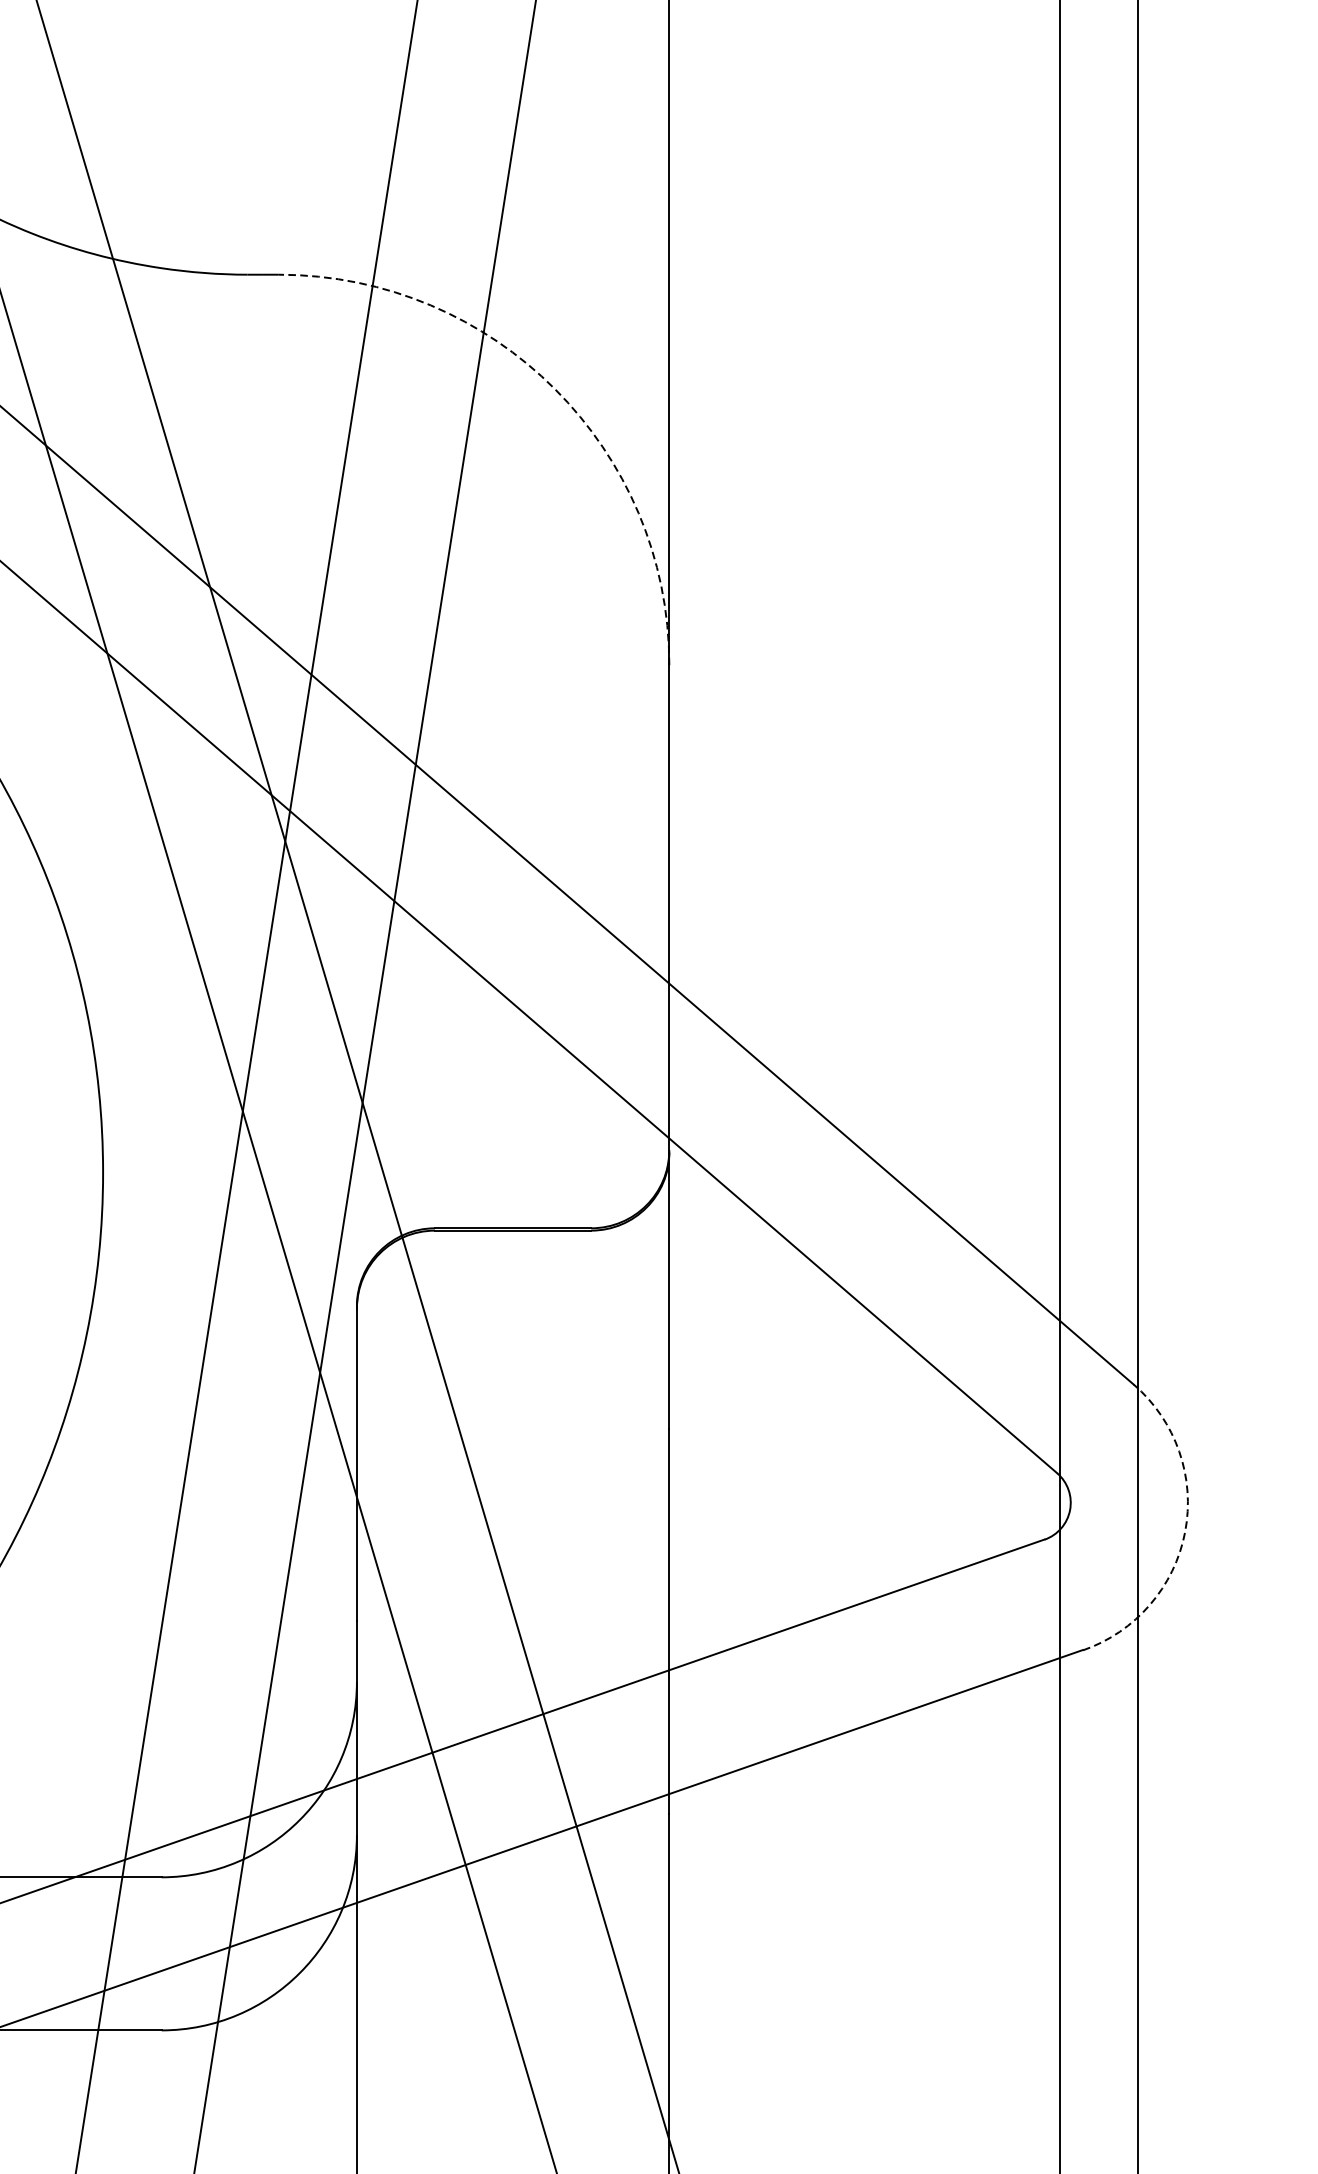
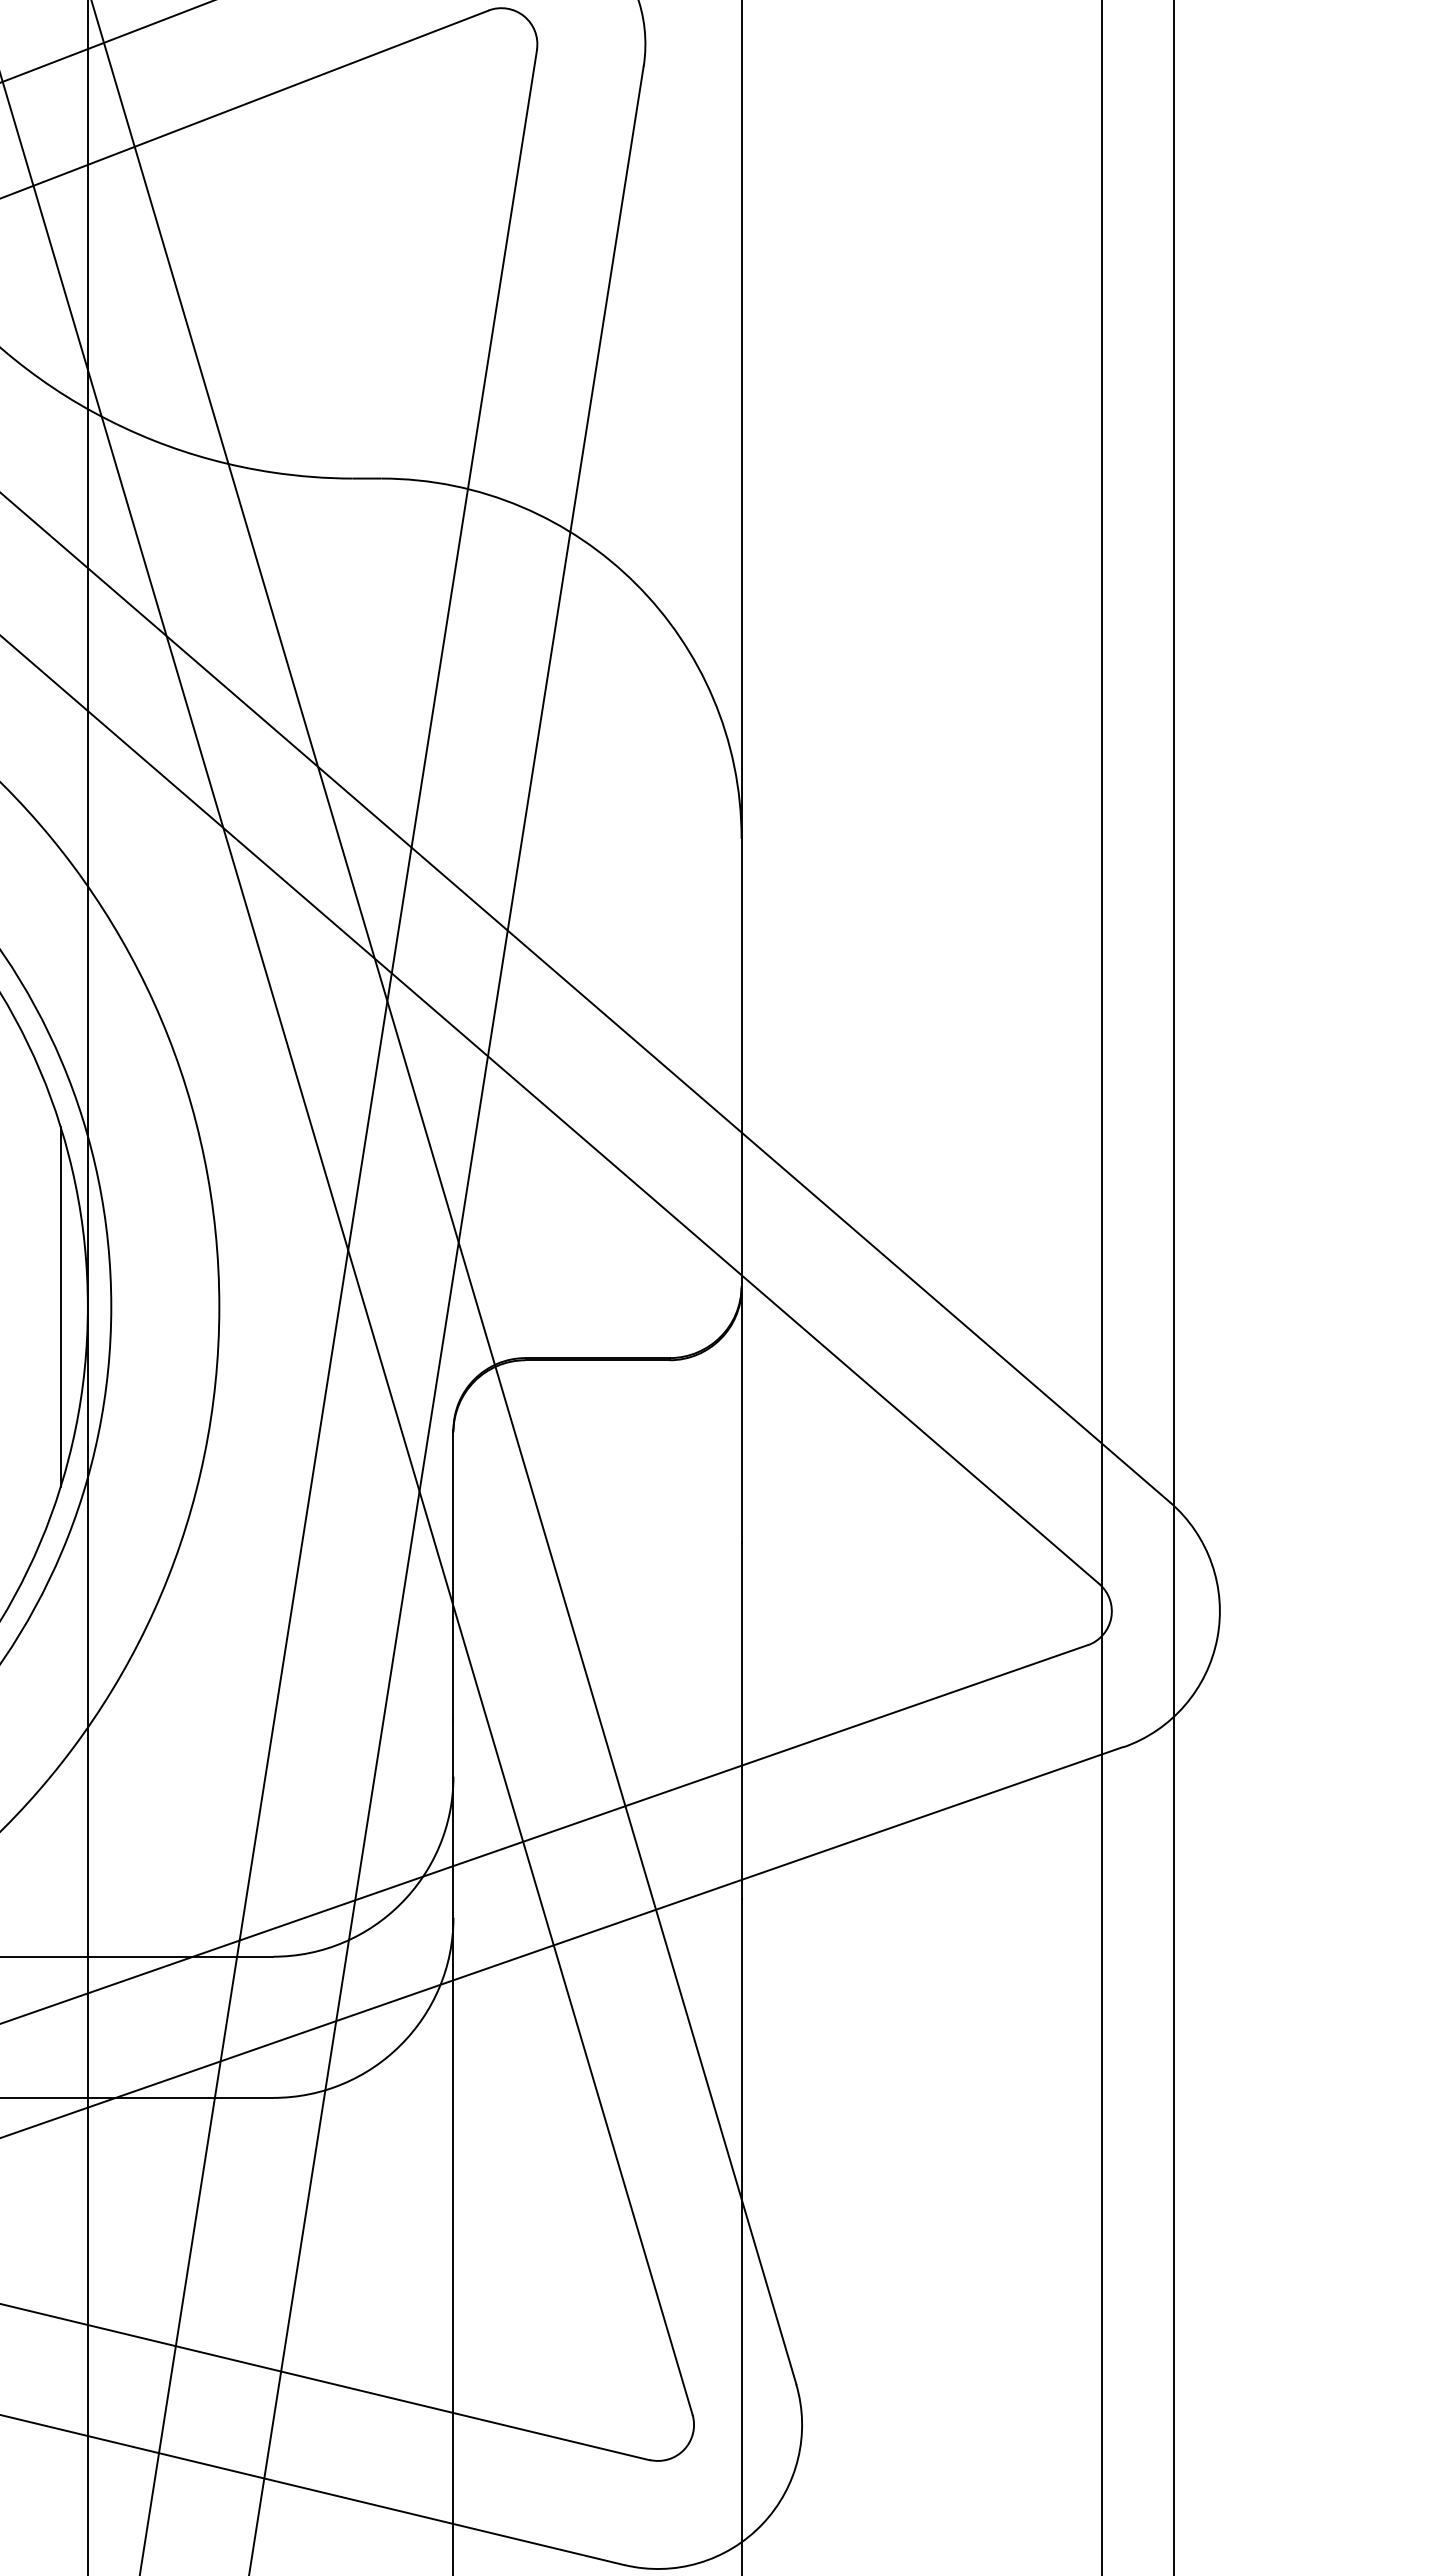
arc: (555, 389) -> (636, 584), dashed -> solid
arc: (1185, 1532) -> (1217, 1638), dashed -> solid

